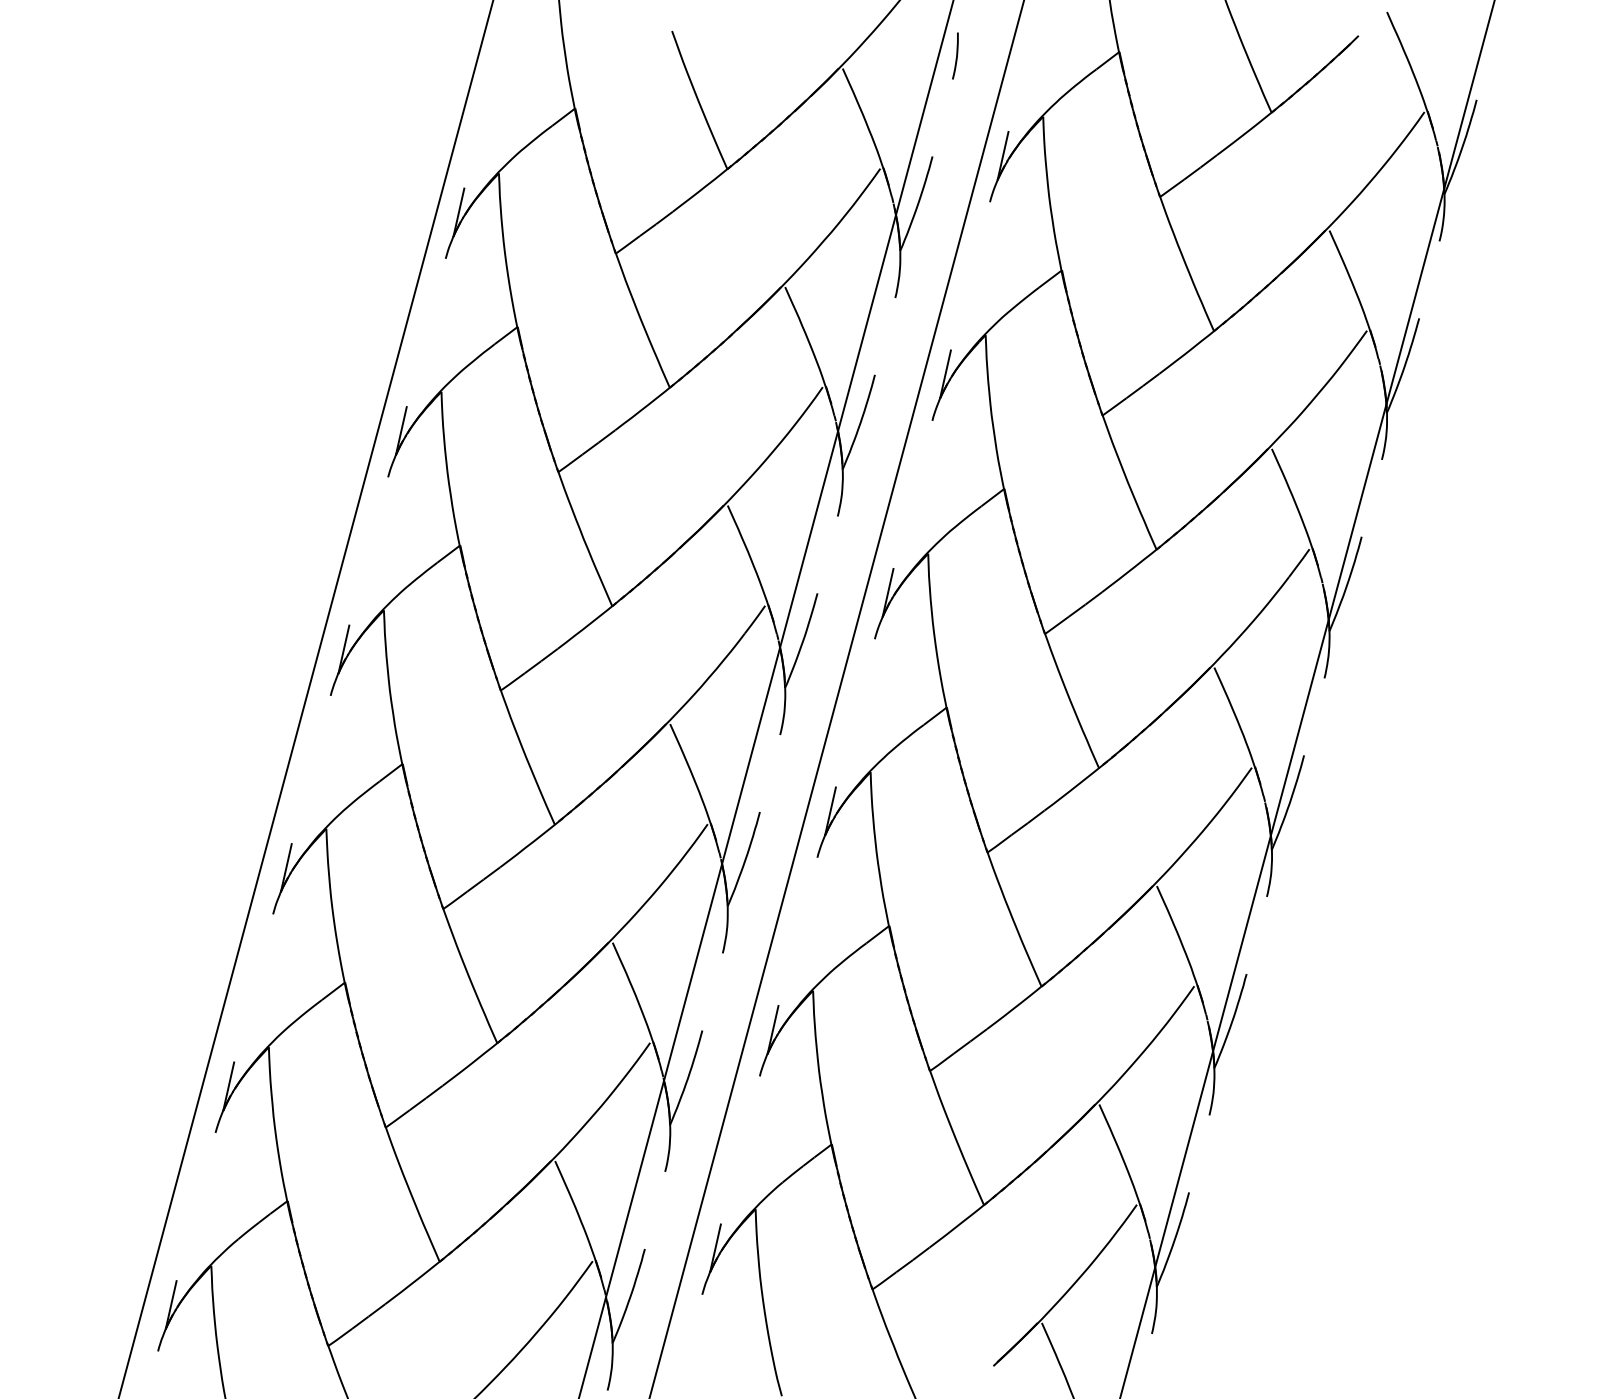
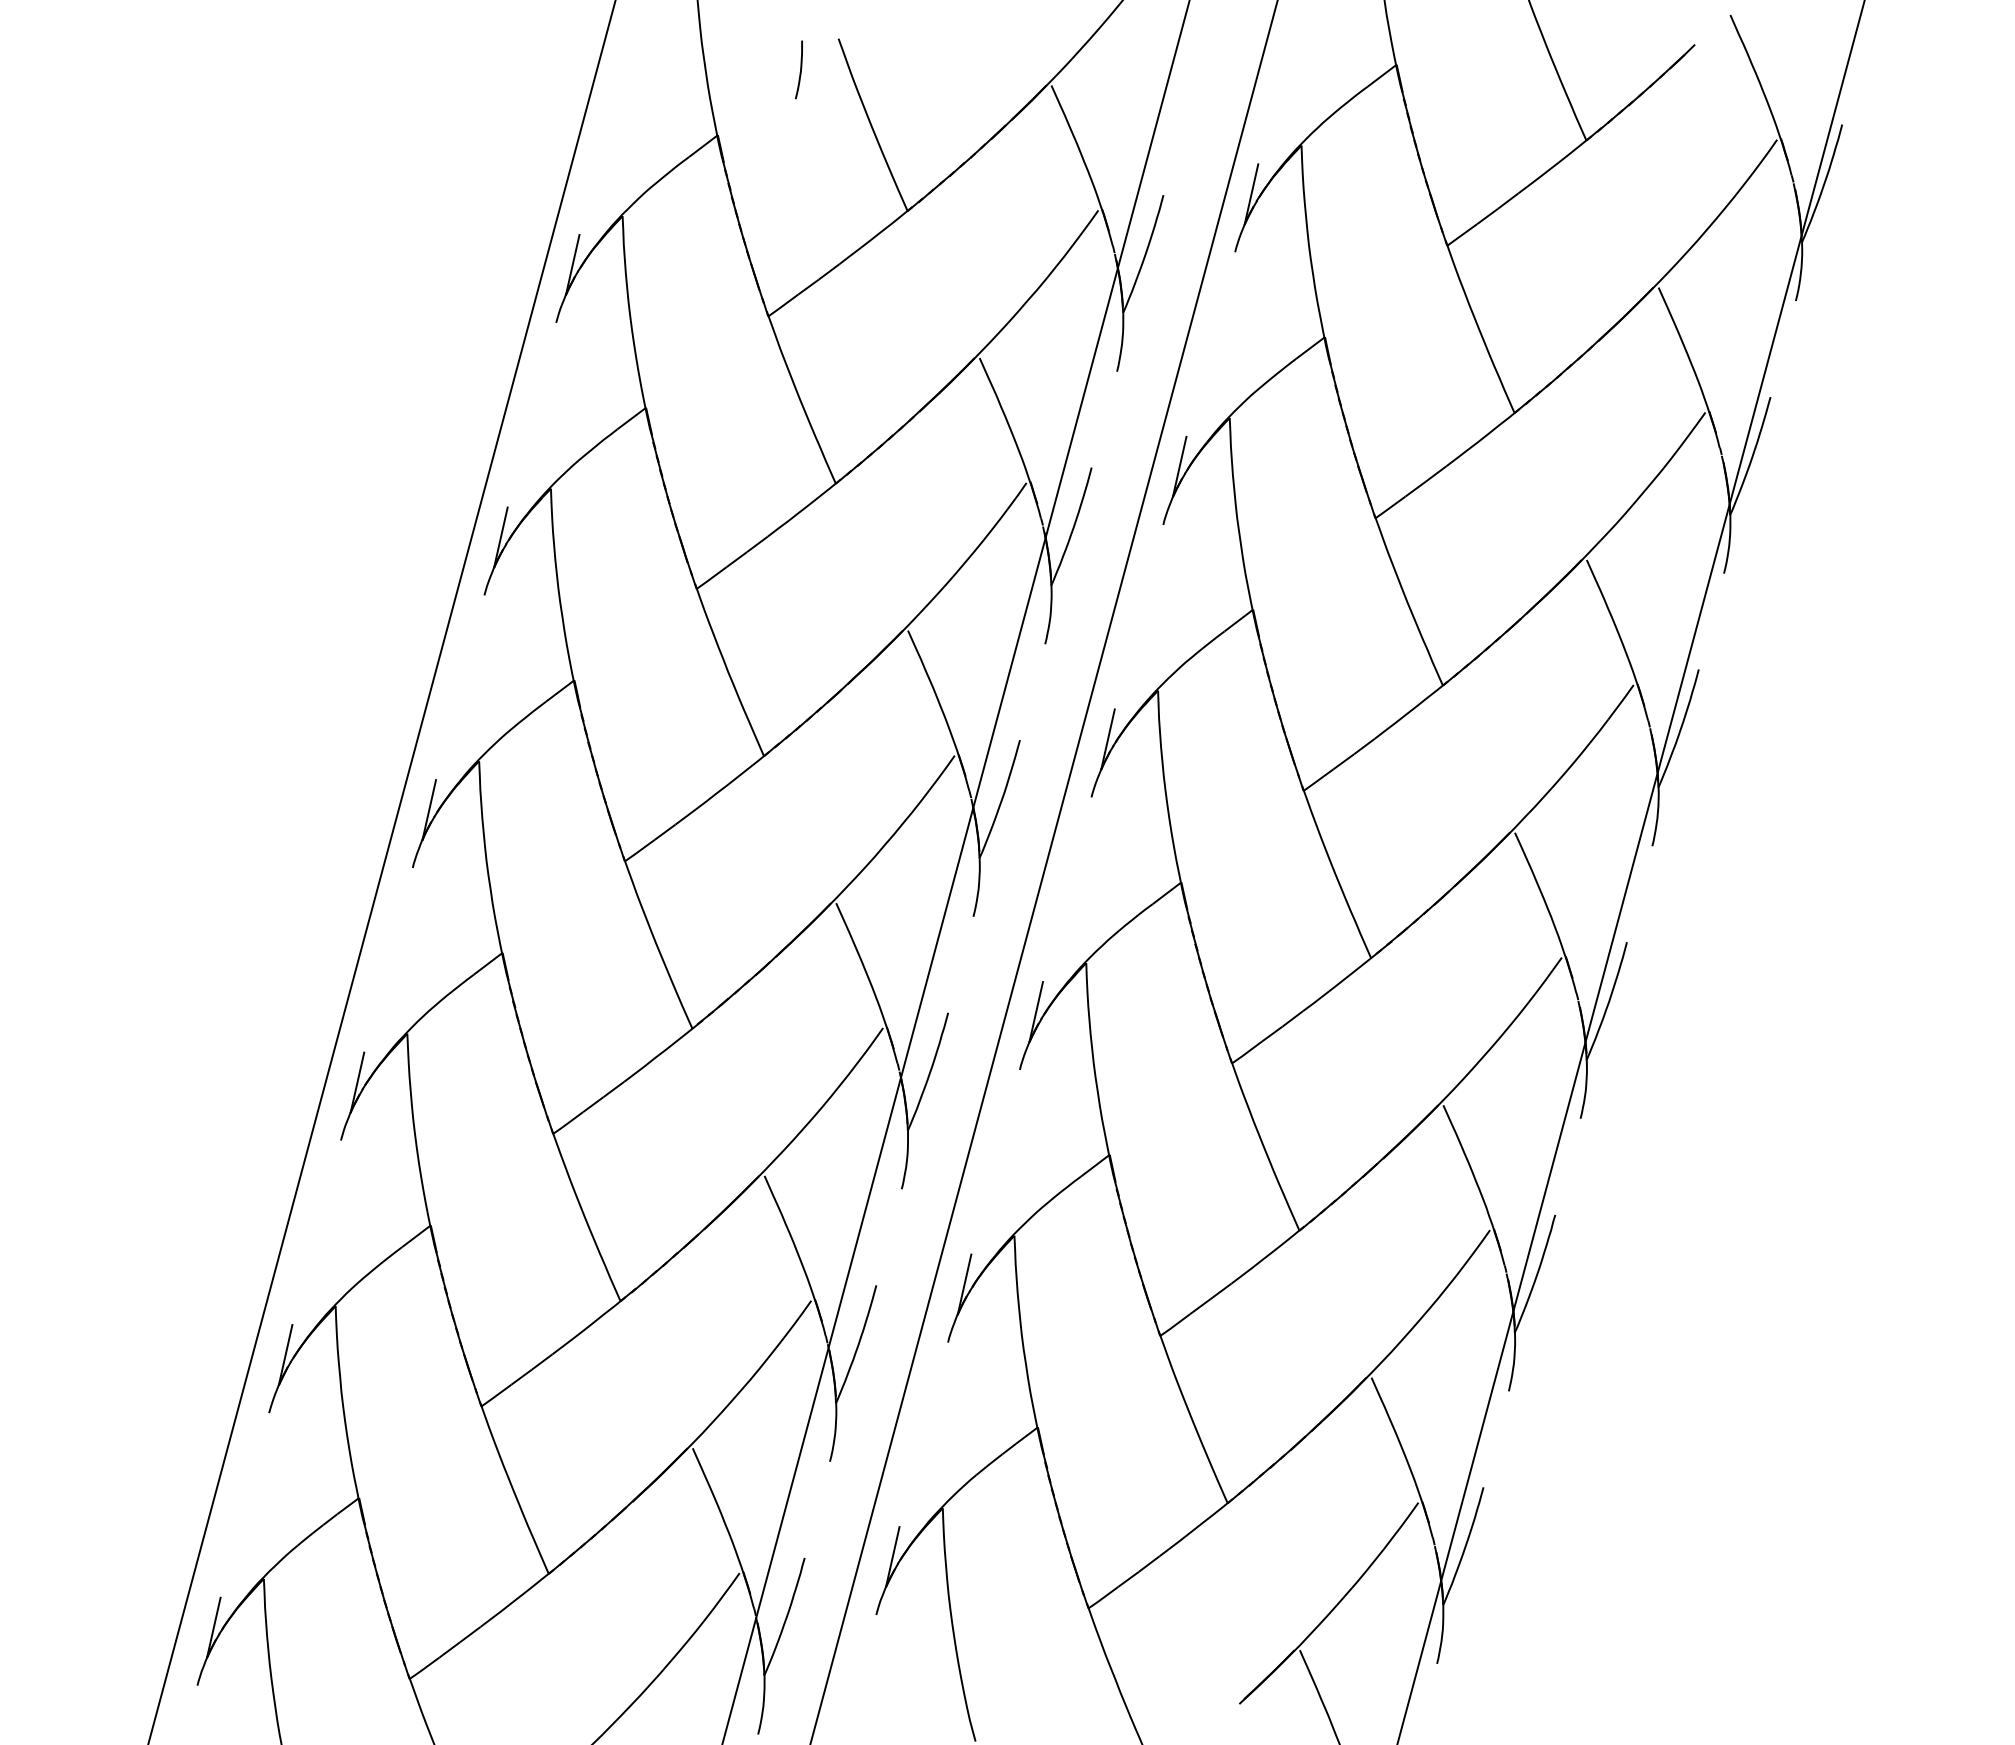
curve: (956, 55) -> (800, 69), moved

